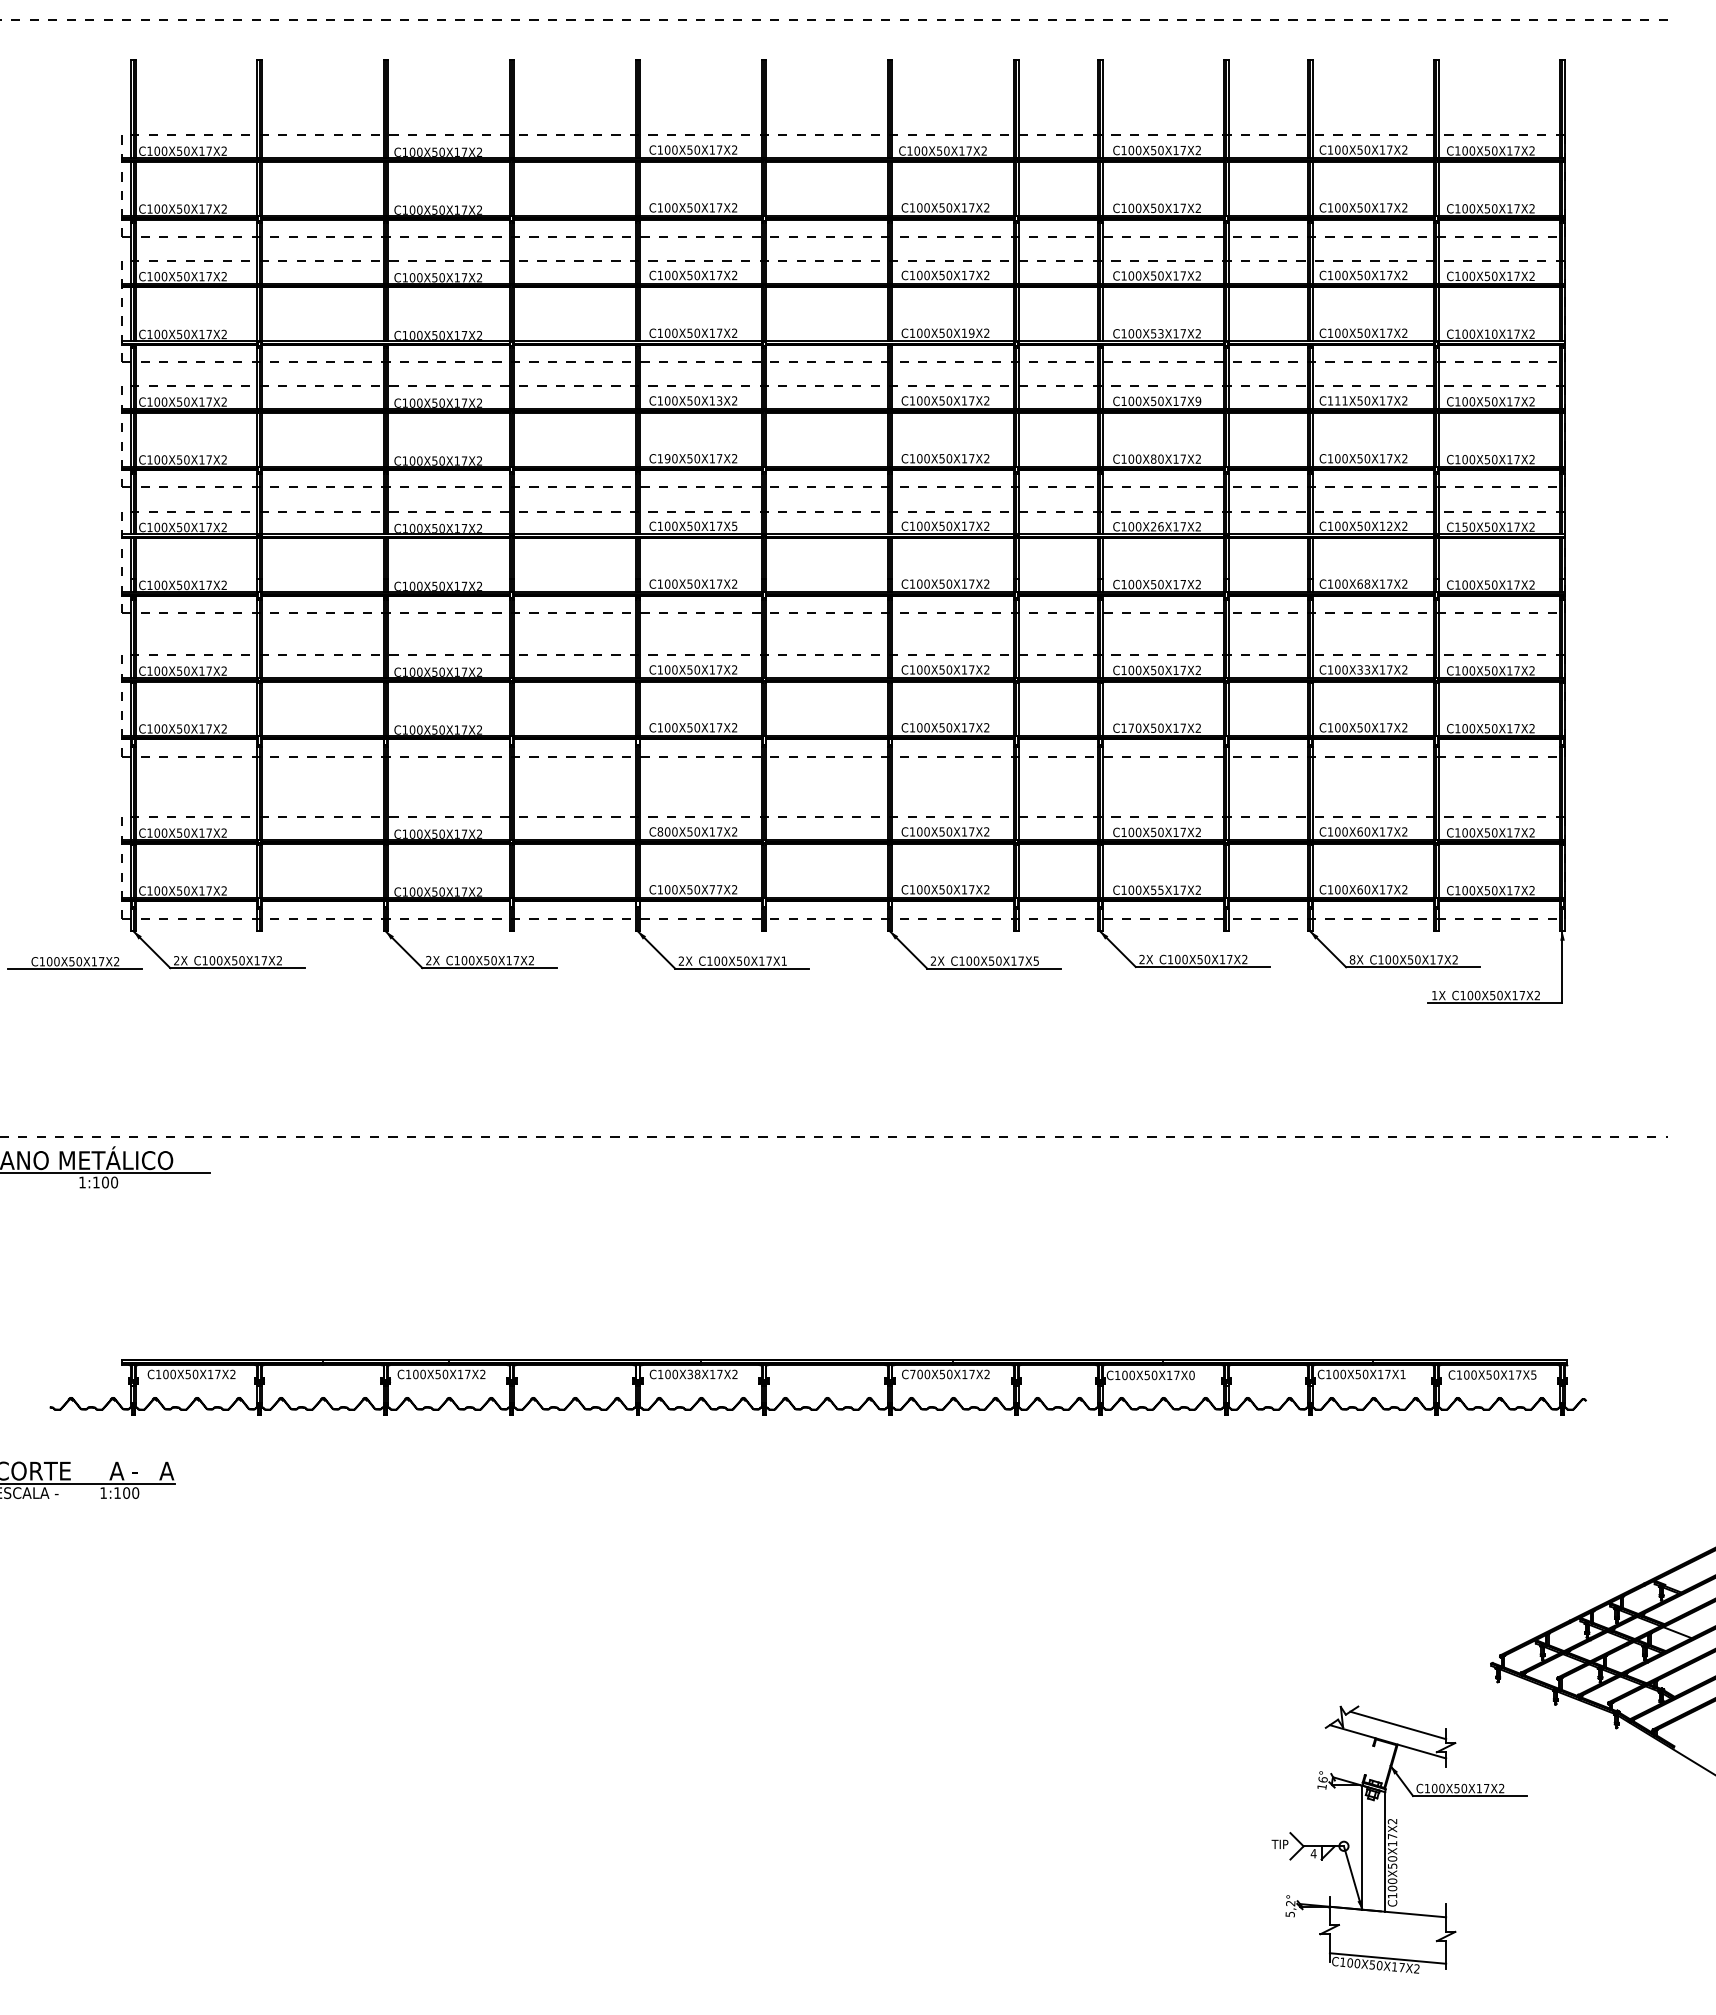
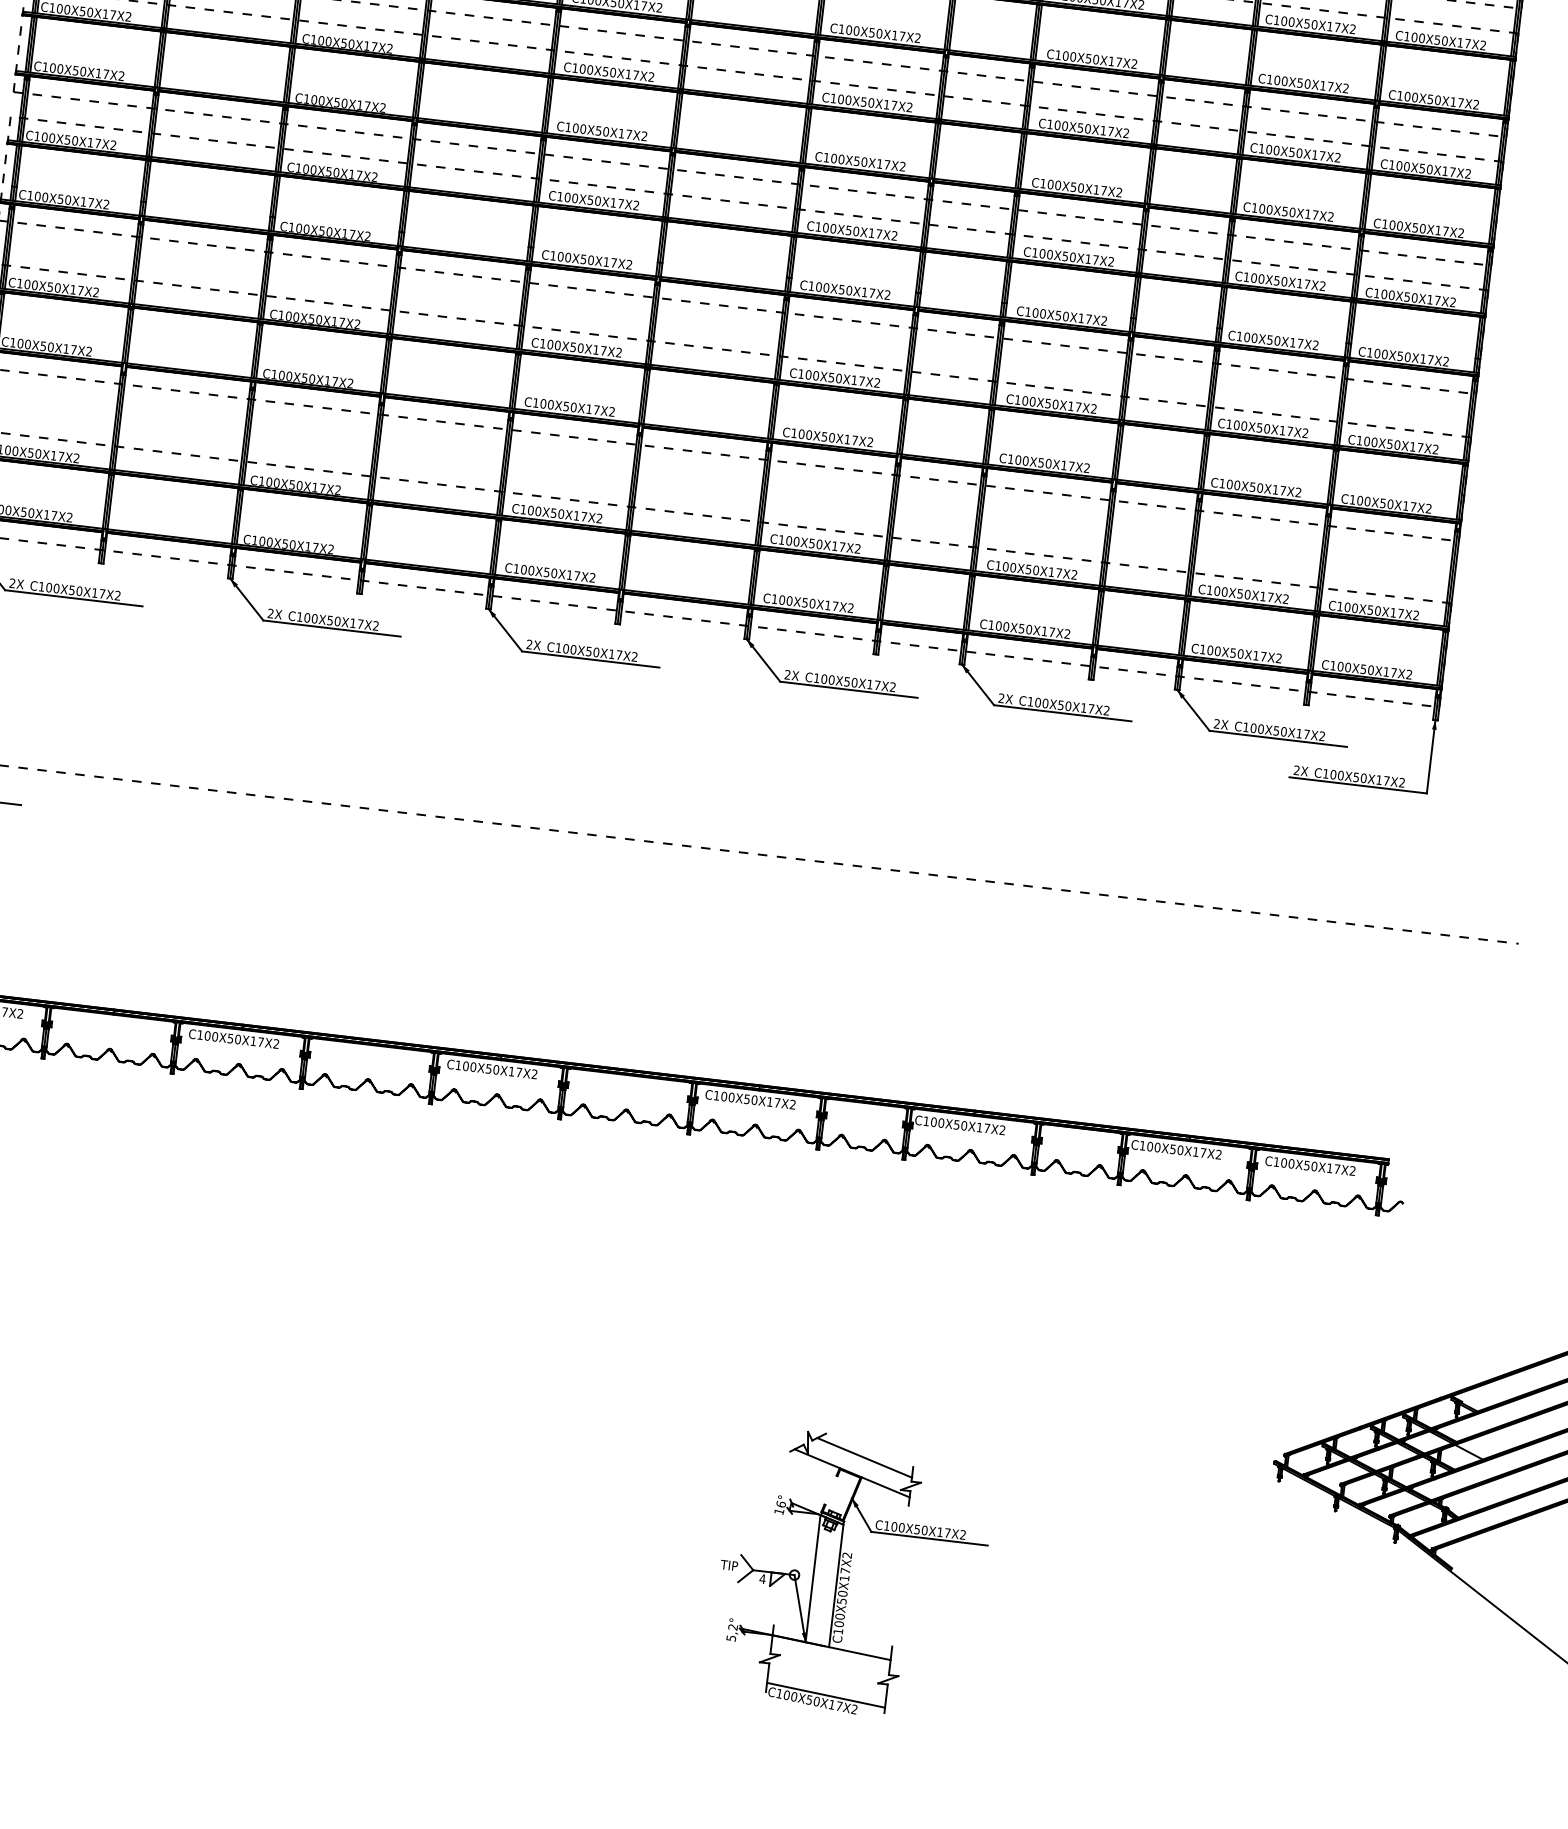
text: (971, 332) -> (902, 35), C100X50X19X2 -> C100X50X17X2
text: (1160, 333) -> (1095, 59), C100X53X17X2 -> C100X50X17X2
text: (1486, 333) -> (1429, 98), C100X10X17X2 -> C100X50X17X2
text: (719, 400) -> (635, 74), C100X50X13X2 -> C100X50X17X2
text: (1341, 400) -> (1273, 149), C111X50X17X2 -> C100X50X17X2
text: (1198, 401) -> (1126, 133), C100X50X17X9 -> C100X50X17X2
text: (667, 458) -> (575, 128), C190X50X17X2 -> C100X50X17X2
text: (1153, 458) -> (1073, 186), C100X80X17X2 -> C100X50X17X2
text: (1389, 525) -> (1307, 283), C100X50X12X2 -> C100X50X17X2
text: (734, 526) -> (636, 205), C100X50X17X5 -> C100X50X17X2
text: (1157, 526) -> (1069, 256), C100X26X17X2 -> C100X50X17X2
text: (1464, 526) -> (1383, 293), C150X50X17X2 -> C100X50X17X2
text: (1363, 583) -> (1273, 339), C100X68X17X2 -> C100X50X17X2
text: (1363, 669) -> (1263, 427), C100X33X17X2 -> C100X50X17X2
text: (1131, 727) -> (1018, 459), C170X50X17X2 -> C100X50X17X2
text: (660, 831) -> (523, 509), C800X50X17X2 -> C100X50X17X2
text: (1359, 831) -> (1239, 593), C100X60X17X2 -> C100X50X17X2
text: (711, 889) -> (568, 574), C100X50X77X2 -> C100X50X17X2
text: (1160, 889) -> (1028, 628), C100X55X17X2 -> C100X50X17X2
text: (1359, 889) -> (1232, 652), C100X60X17X2 -> C100X50X17X2
text: (1352, 959) -> (1217, 723), 8X -> 2X
text: (783, 960) -> (634, 656), C100X50X17X1 -> C100X50X17X2
text: (1035, 960) -> (892, 686), C100X50X17X5 -> C100X50X17X2
text: (1434, 995) -> (1296, 770), 1X -> 2X
text: (693, 1373) -> (492, 1068), C100X38X17X2 -> C100X50X17X2
text: (1402, 1373) -> (1218, 1153), C100X50X17X1 -> C100X50X17X2
text: (912, 1374) -> (716, 1095), C700X50X17X2 -> C100X50X17X2
text: (1533, 1374) -> (1352, 1170), C100X50X17X5 -> C100X50X17X2
text: (1191, 1375) -> (1002, 1130), C100X50X17X0 -> C100X50X17X2
part: (1399, 1839) -> (852, 1574), moved

